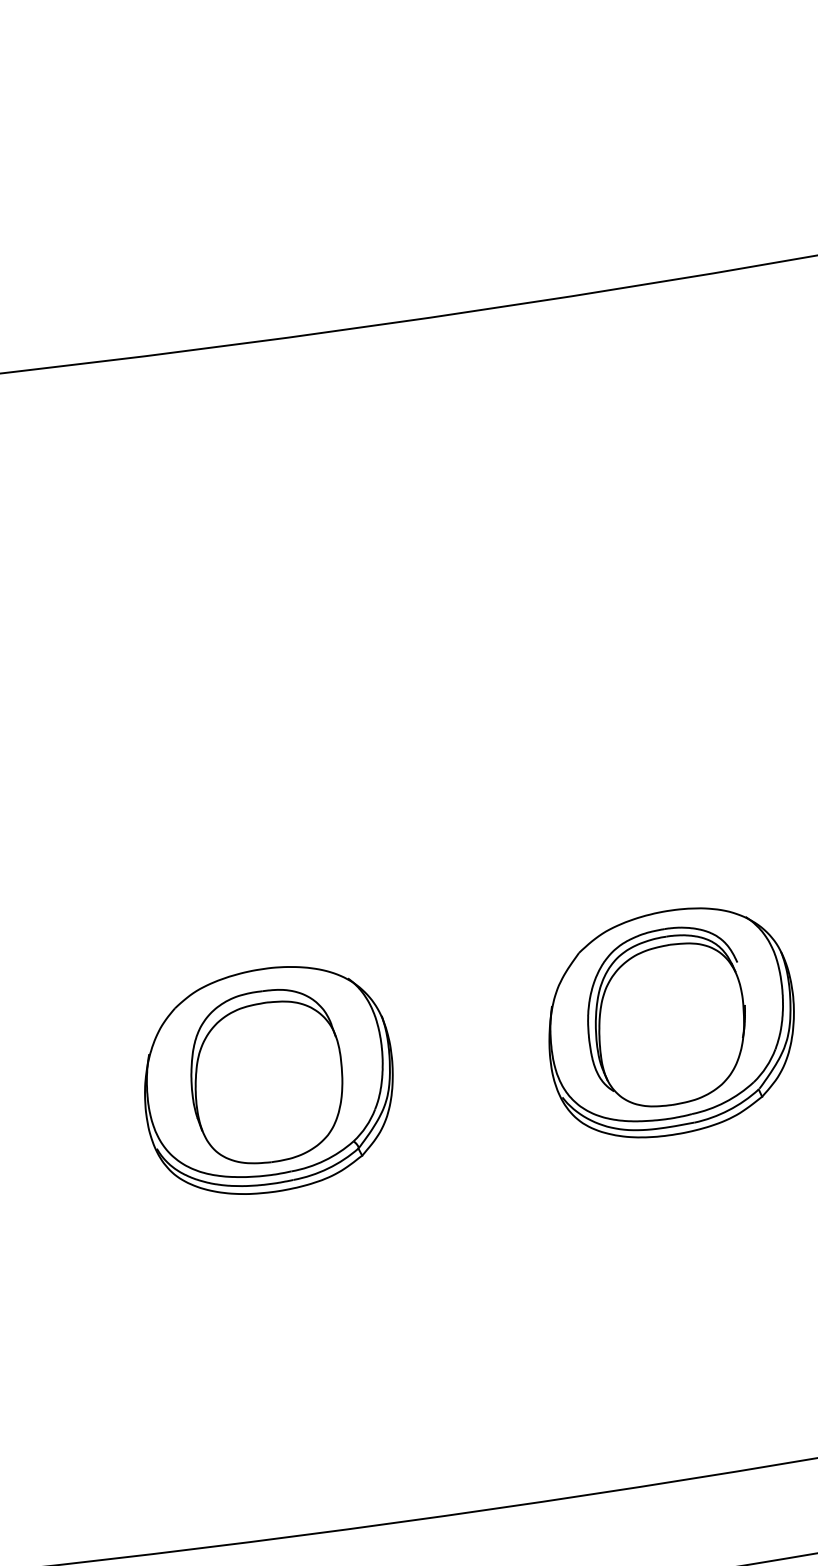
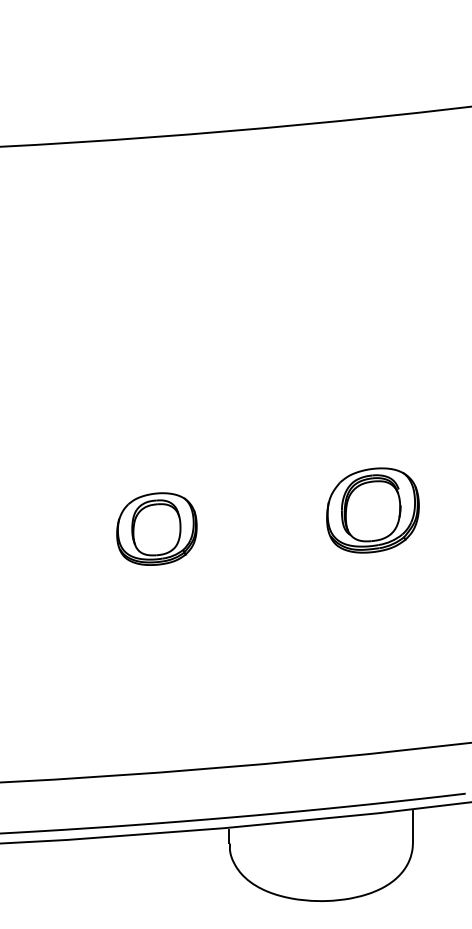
part: (670, 1022) -> (372, 510), size x0.7
part: (267, 1079) -> (156, 528), size x0.6

